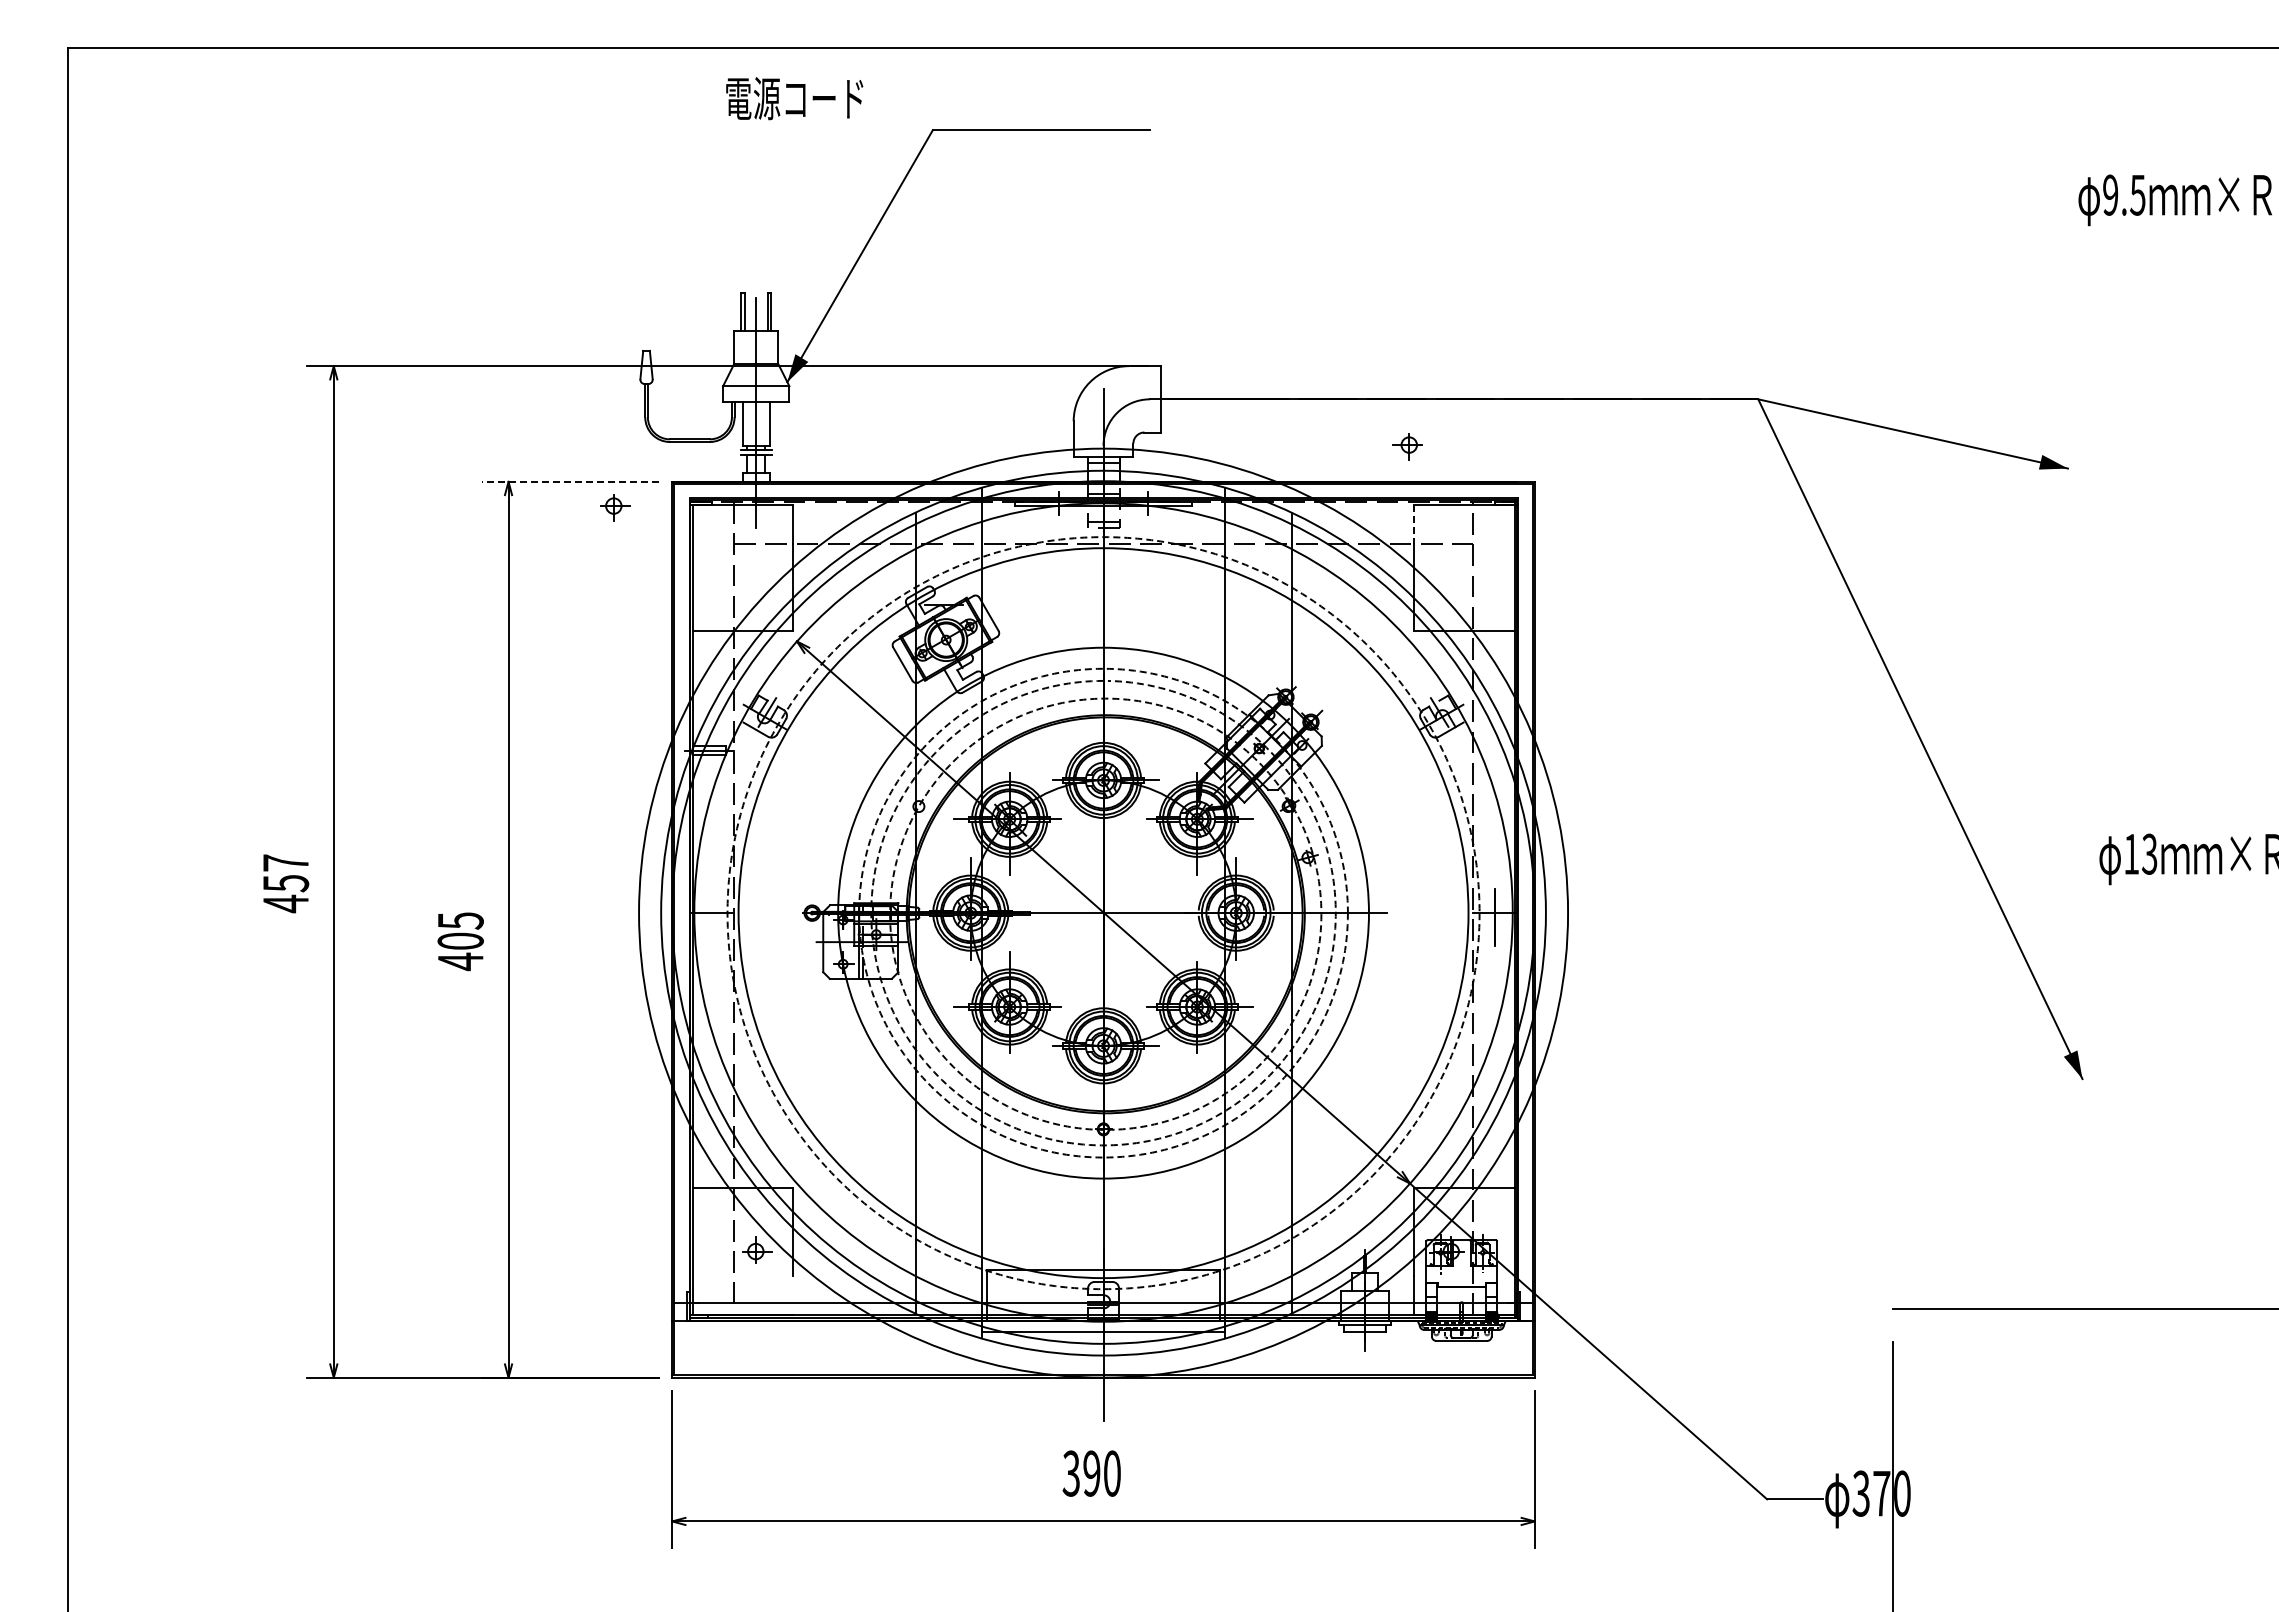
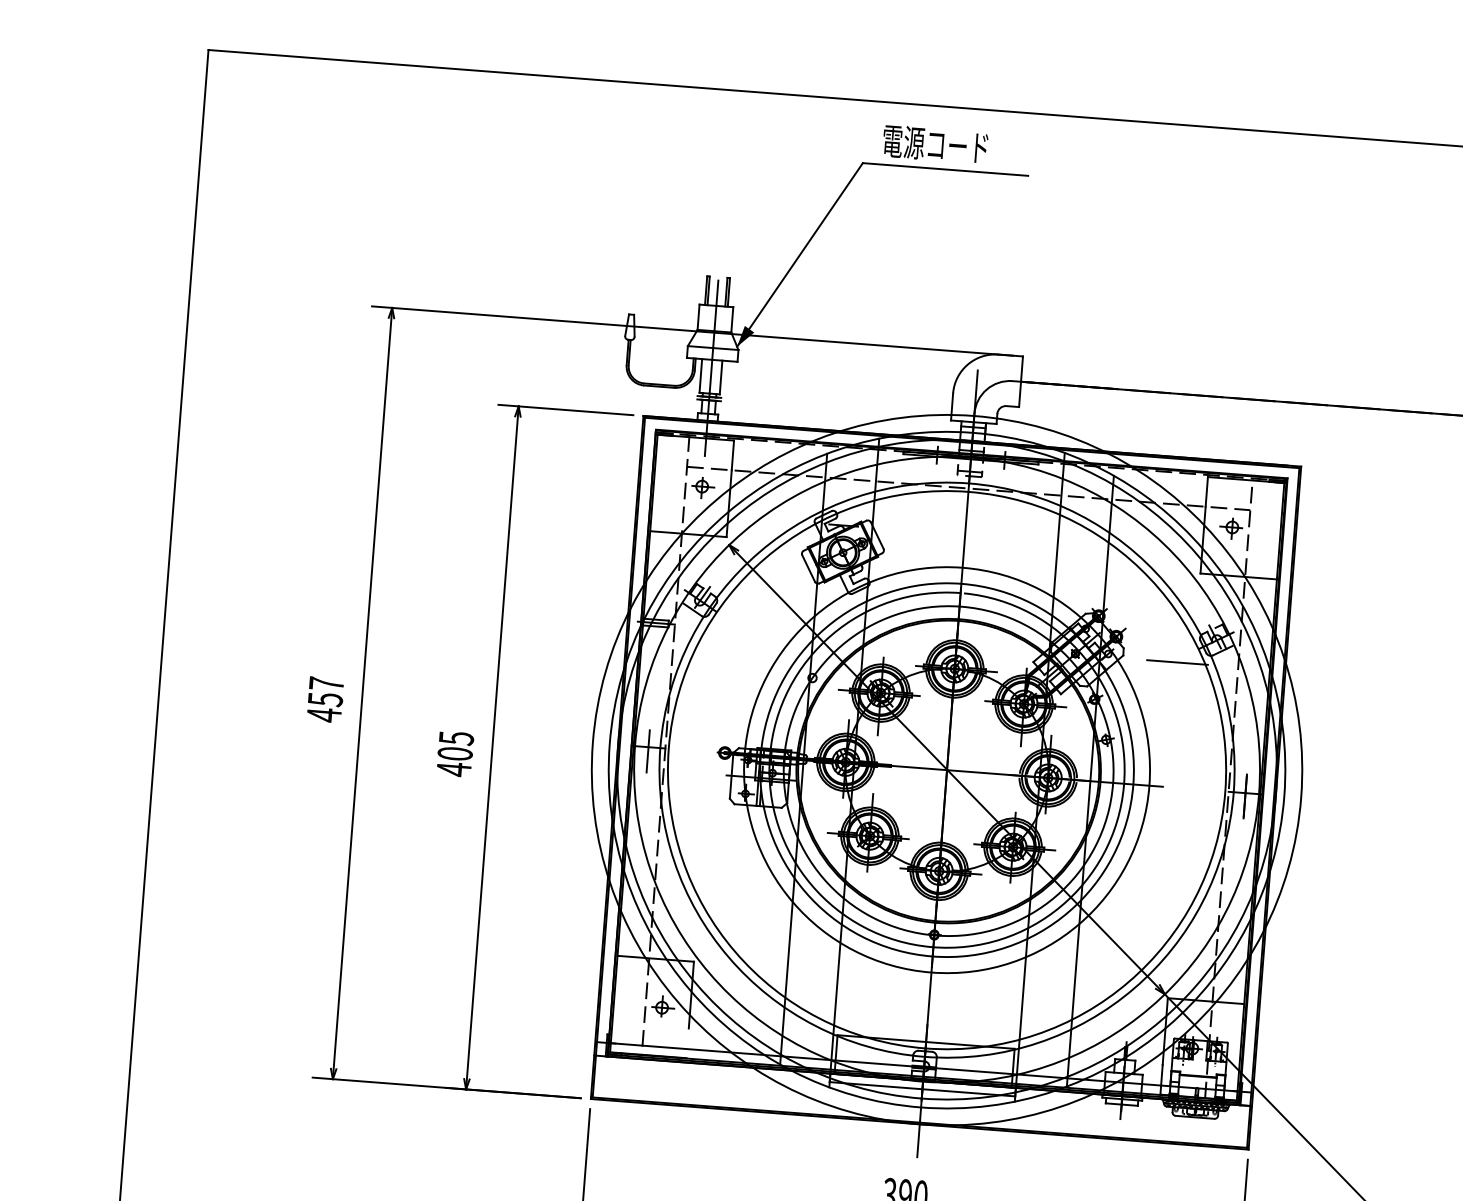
text: (794, 98) -> (935, 144), moved
part: (1407, 446) -> (1230, 528), moved
line: (569, 481) -> (565, 409), dashed -> solid
part: (615, 507) -> (703, 487), moved
line: (1414, 524) -> (1206, 492), dashed -> solid
line: (1393, 749) -> (1177, 662), added
circle: (1103, 912) -> (947, 769), dashed -> solid
circle: (1103, 913) -> (946, 770), dashed -> solid
circle: (1105, 913) -> (948, 770), dashed -> solid
line: (712, 918) -> (648, 751), added
arc: (1101, 1145) -> (931, 947), dashed -> solid

